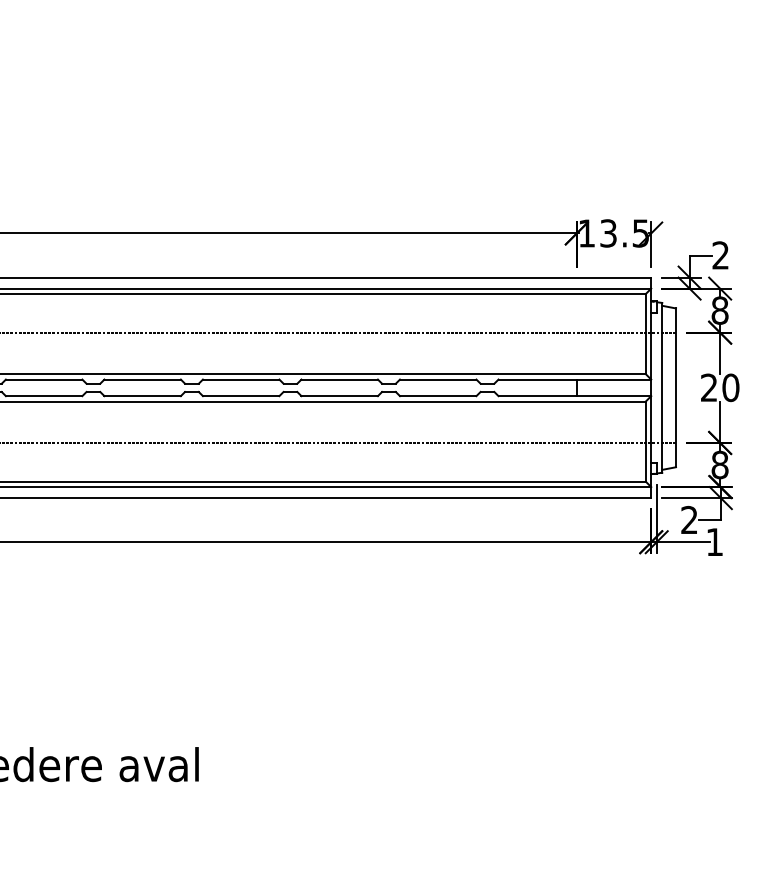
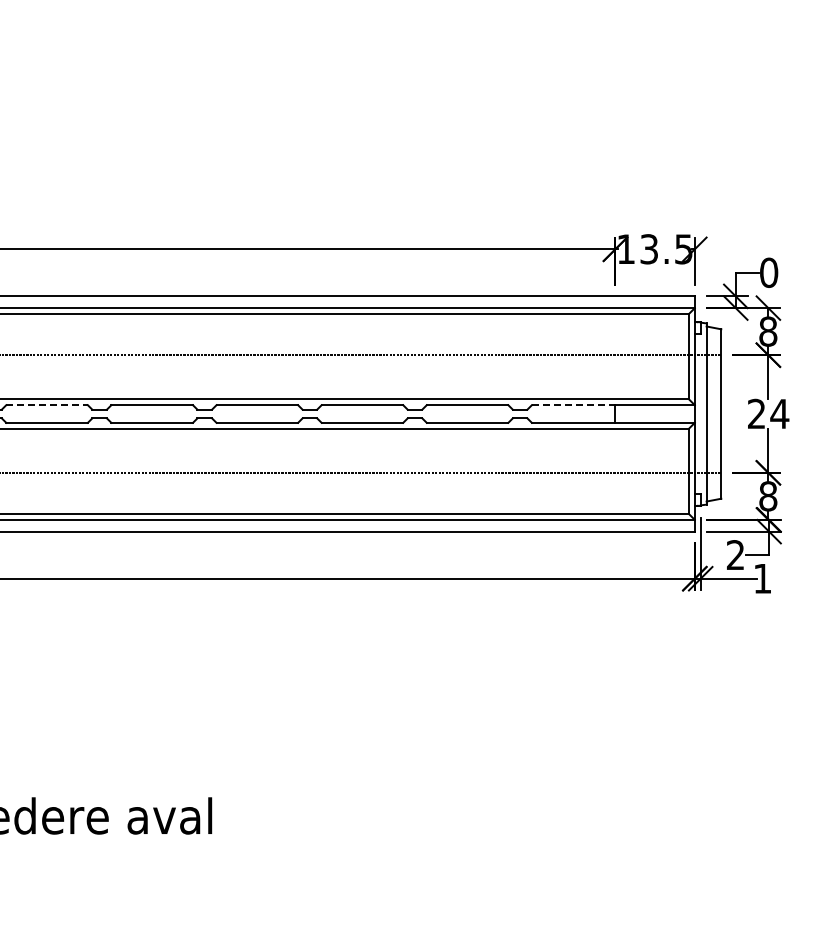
text: (721, 255) -> (769, 272), 2 -> 0
line: (44, 379) -> (47, 405), solid -> dashed
line: (537, 379) -> (573, 405), solid -> dashed
text: (730, 387) -> (779, 413), 20 -> 24

